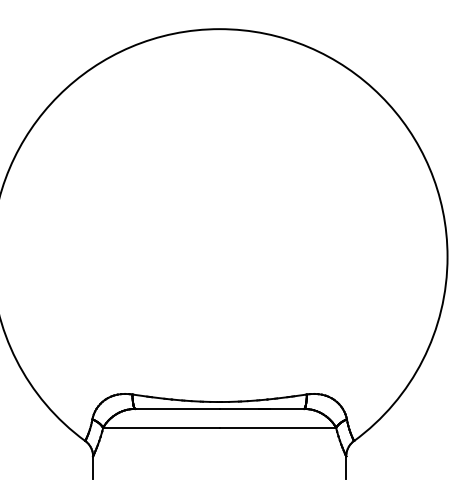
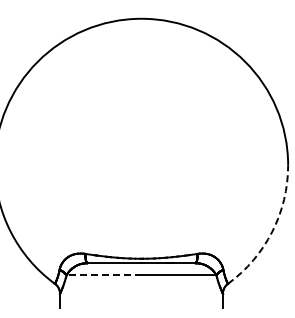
arc: (423, 359) -> (272, 231), solid -> dashed
line: (160, 428) -> (103, 275), solid -> dashed

